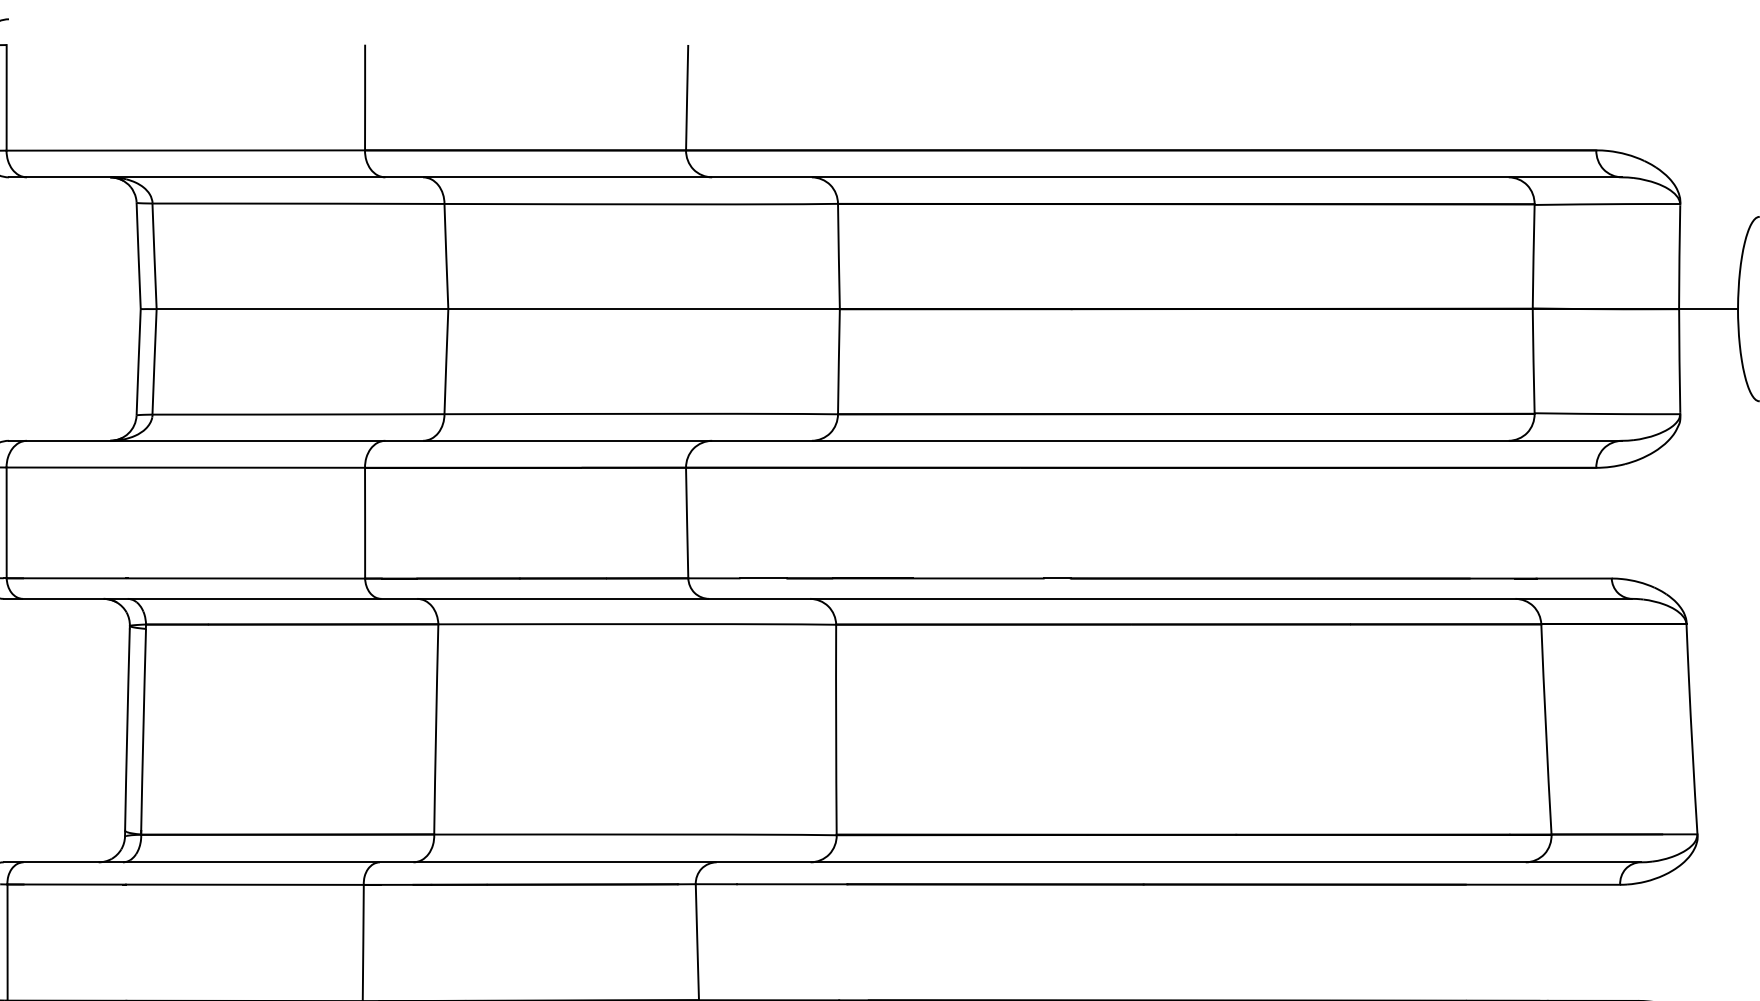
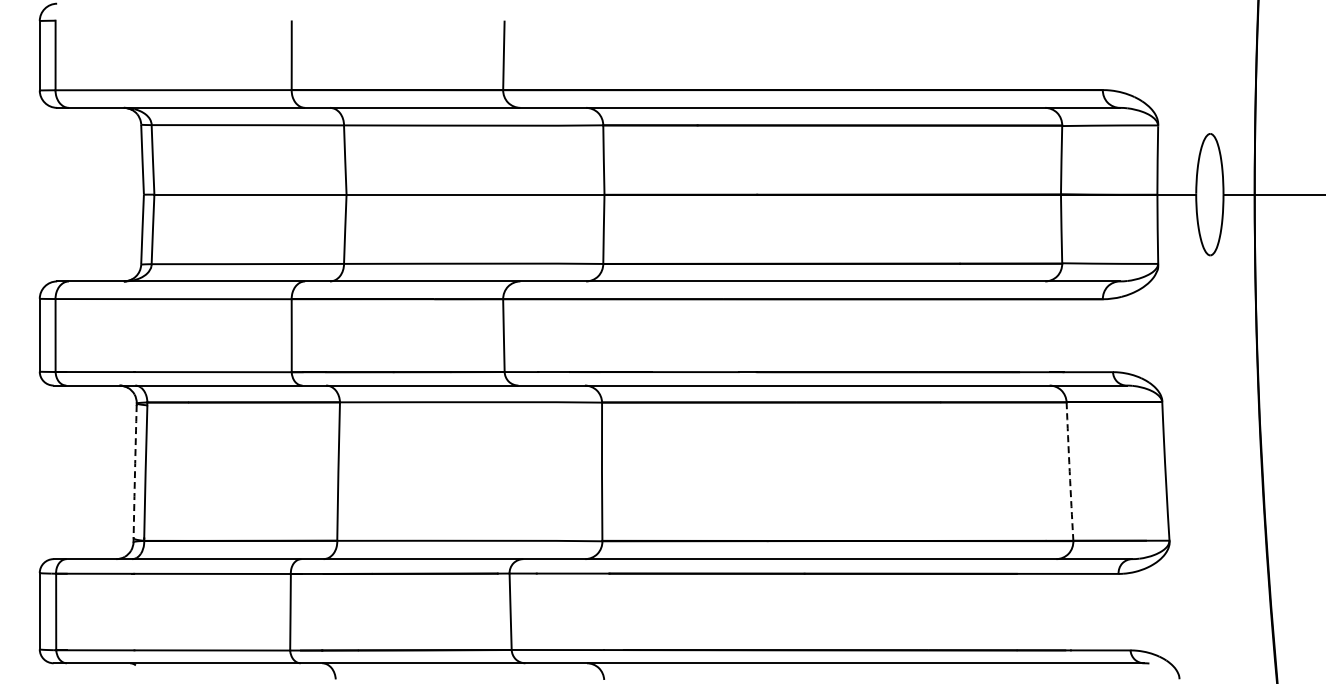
arc: (127, 729) -> (135, 471), solid -> dashed
arc: (1545, 729) -> (1069, 471), solid -> dashed

